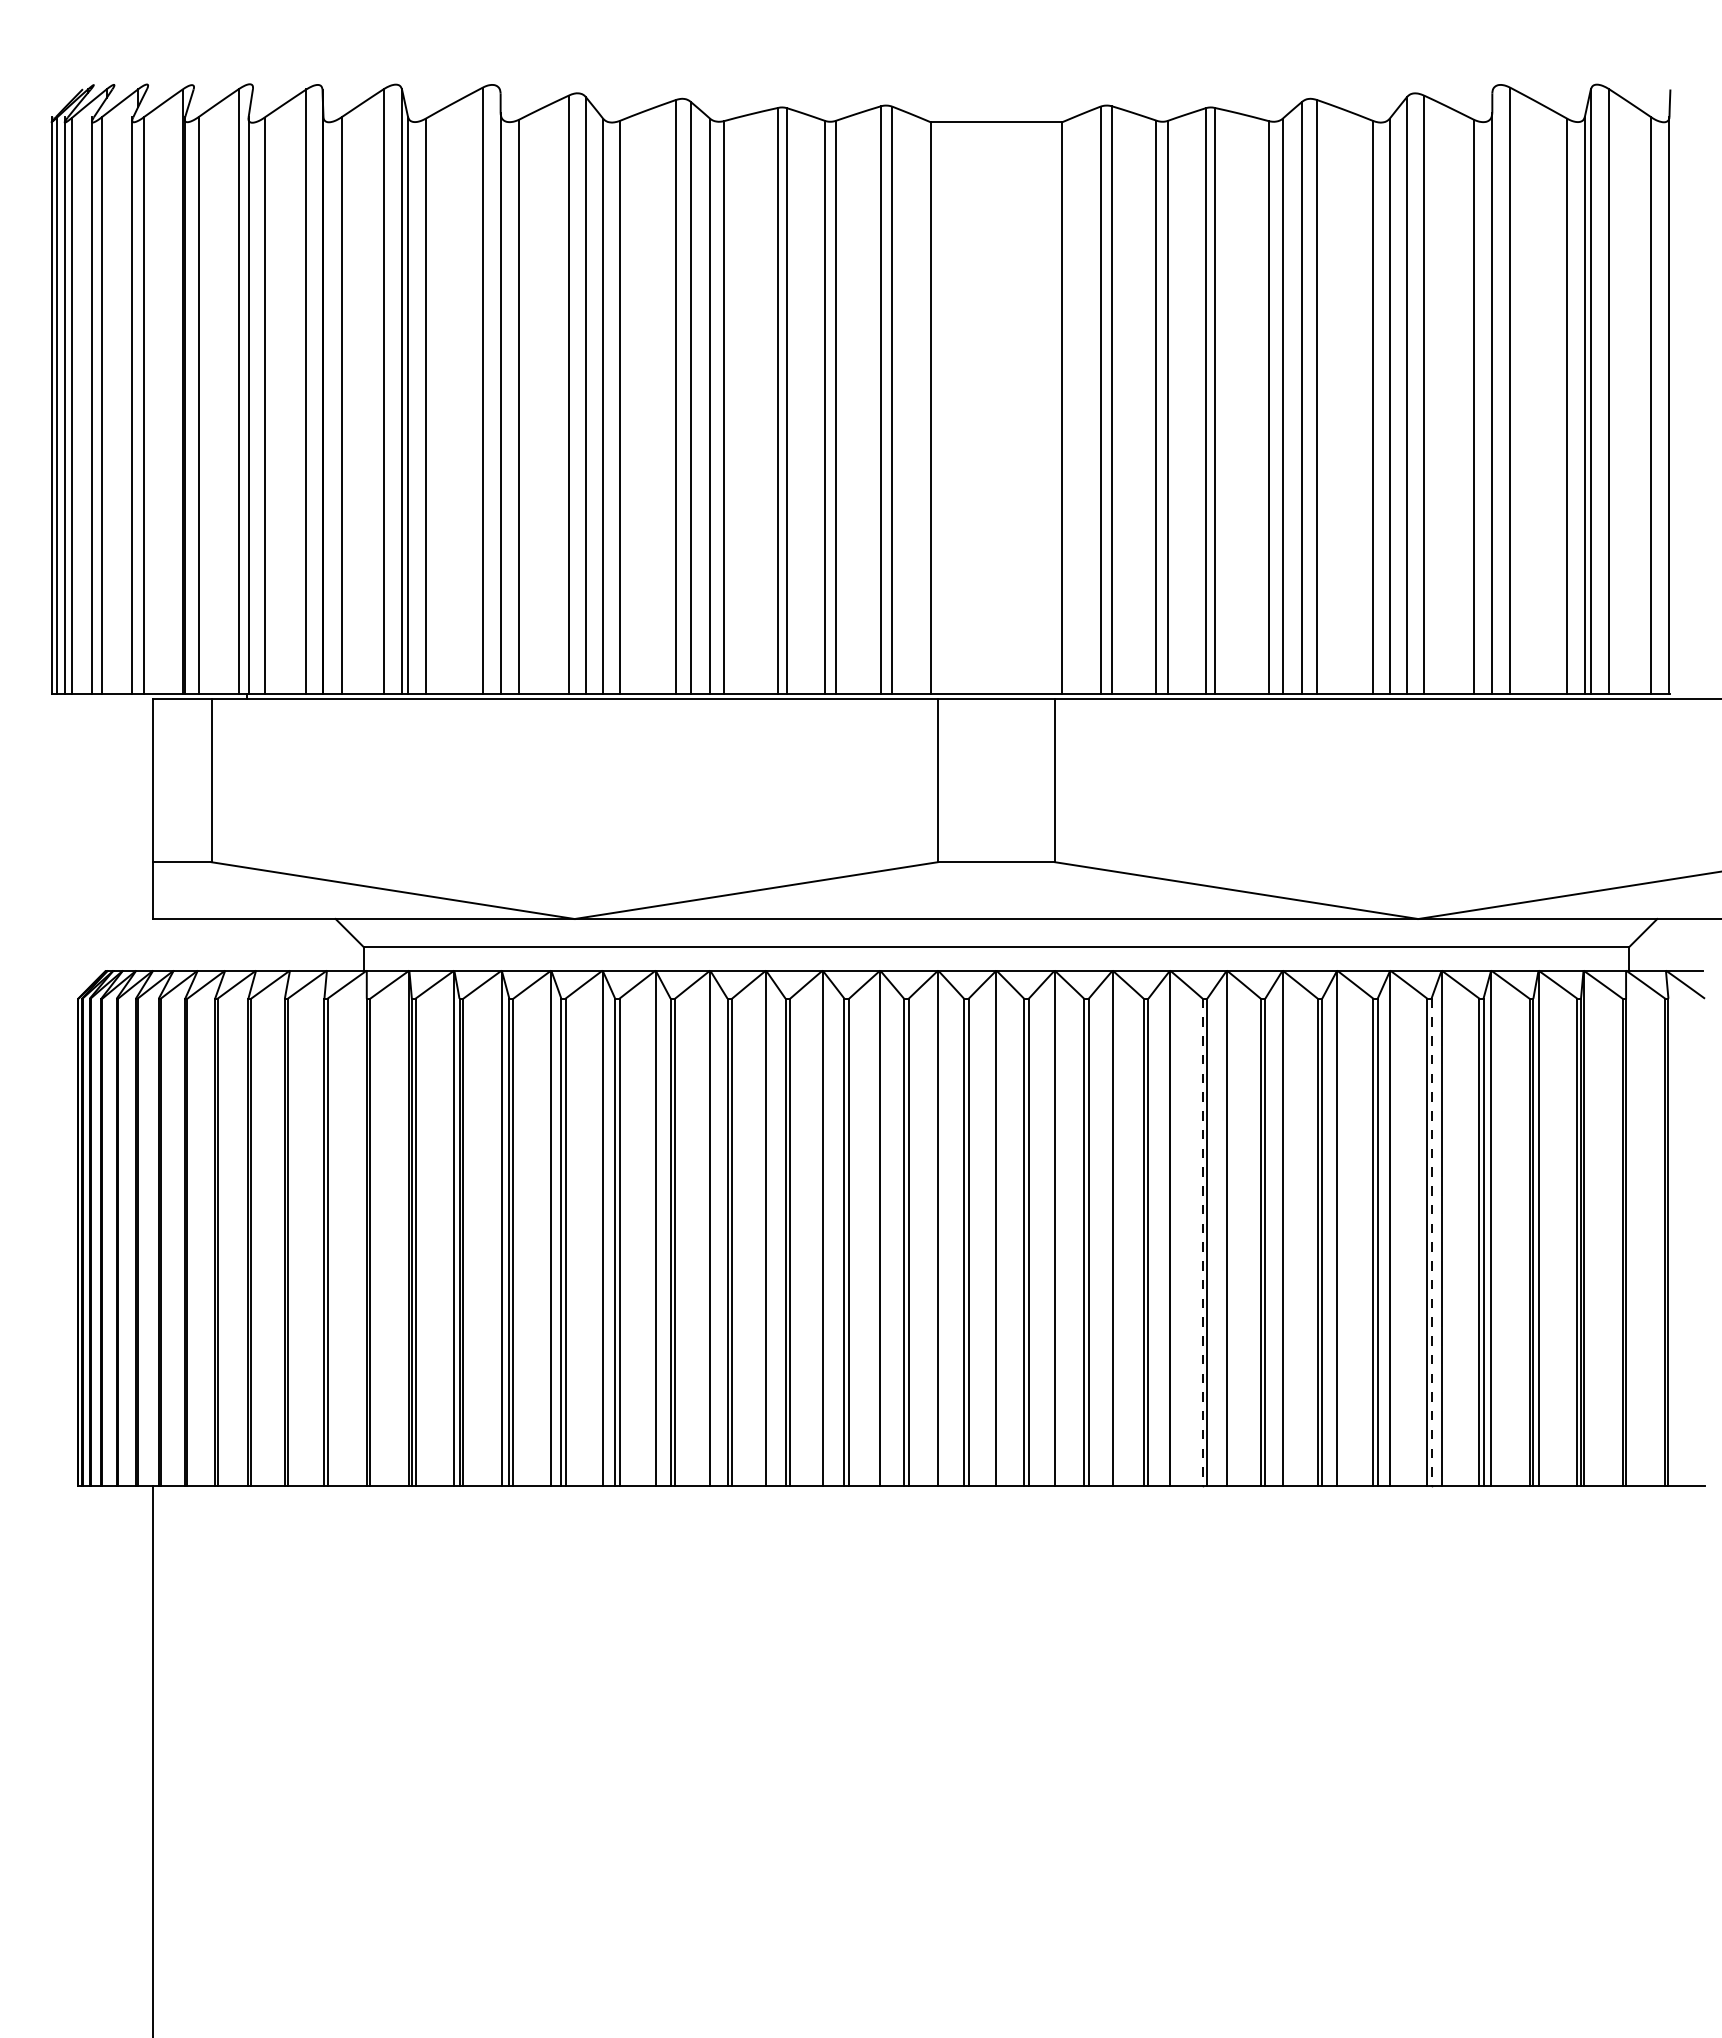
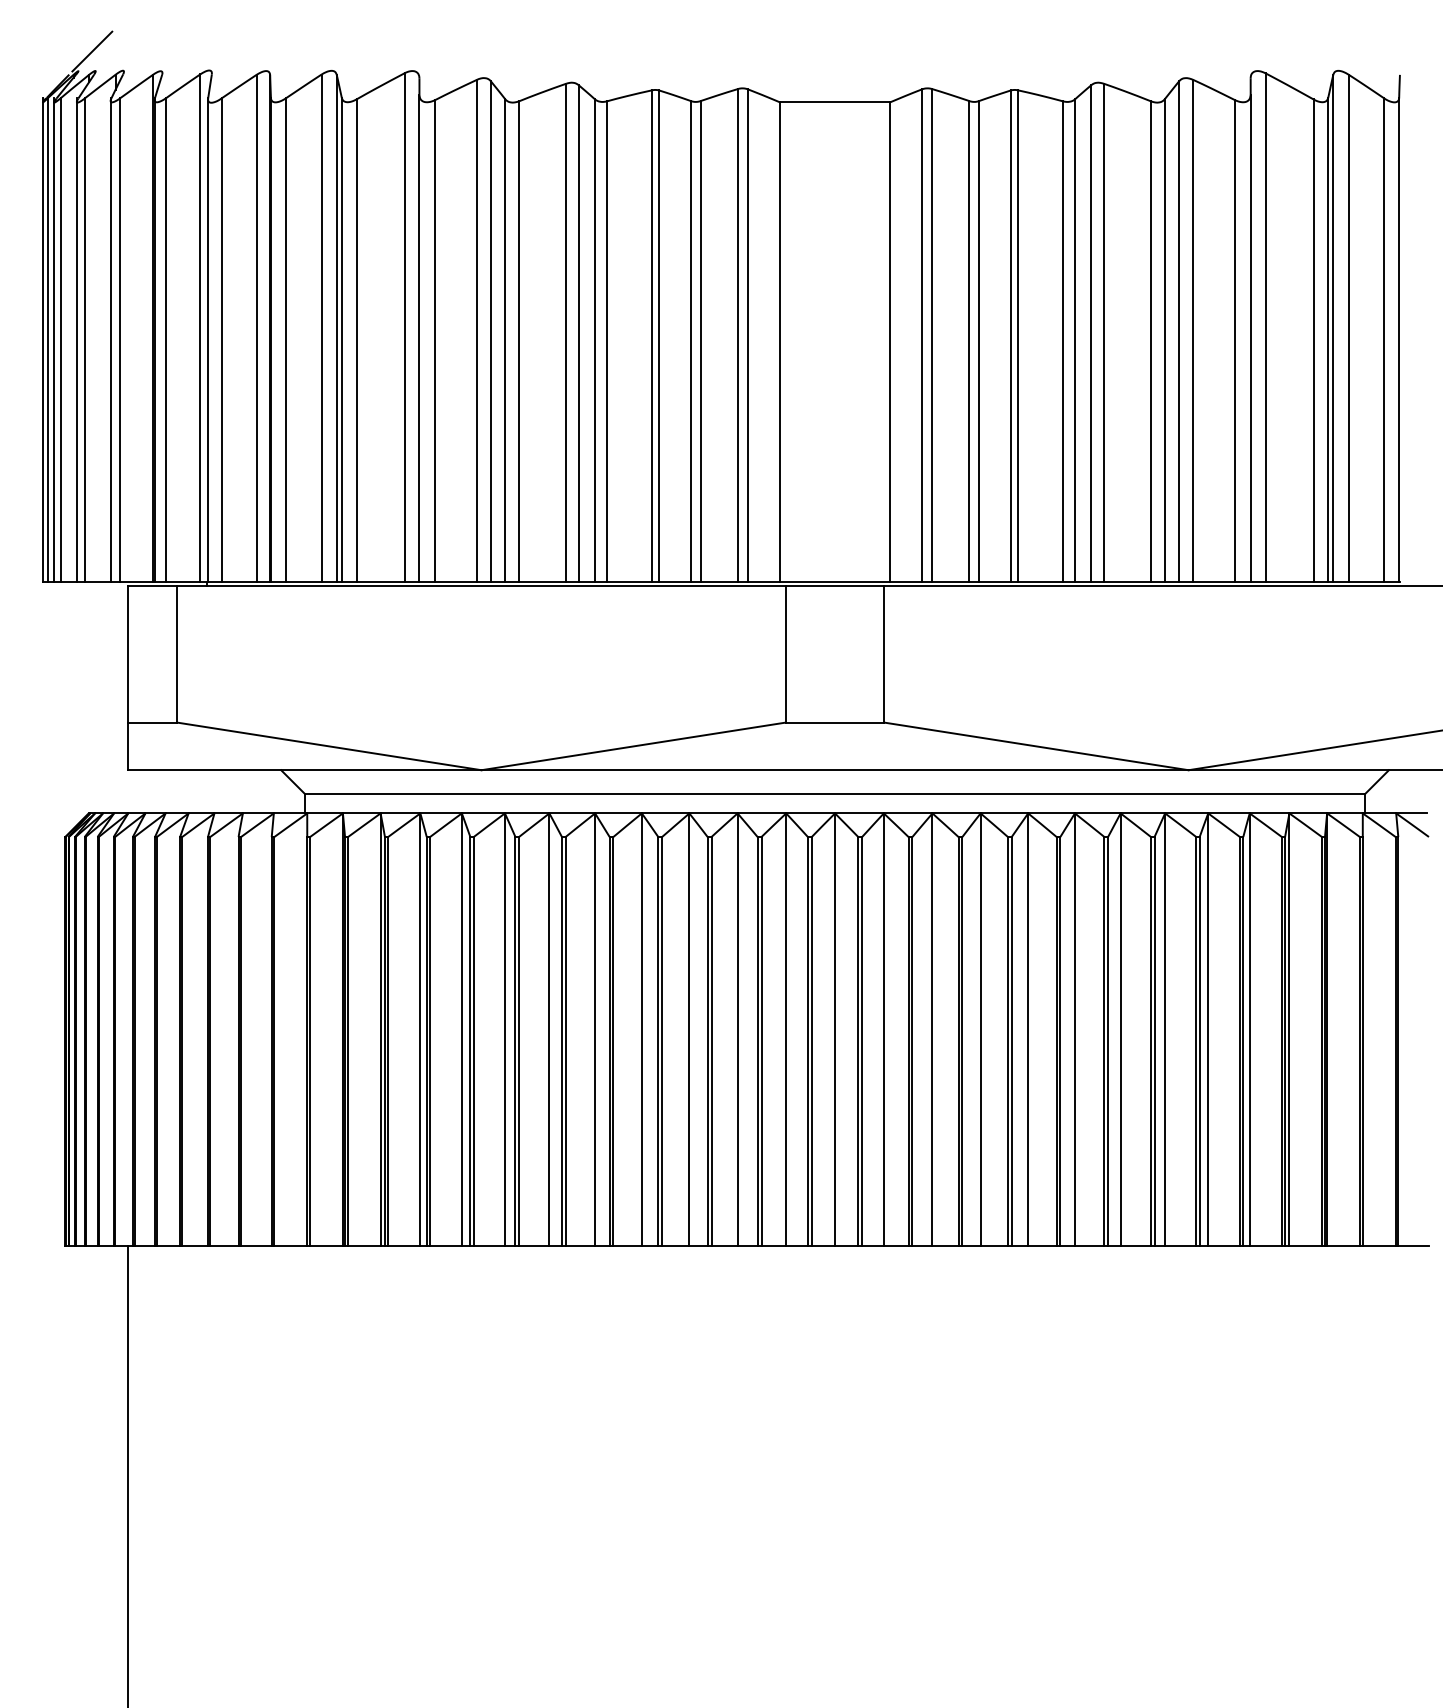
line: (110, 61) -> (92, 51), added
line: (1202, 1242) -> (1007, 1041), dashed -> solid
line: (1431, 1242) -> (1199, 1041), dashed -> solid

